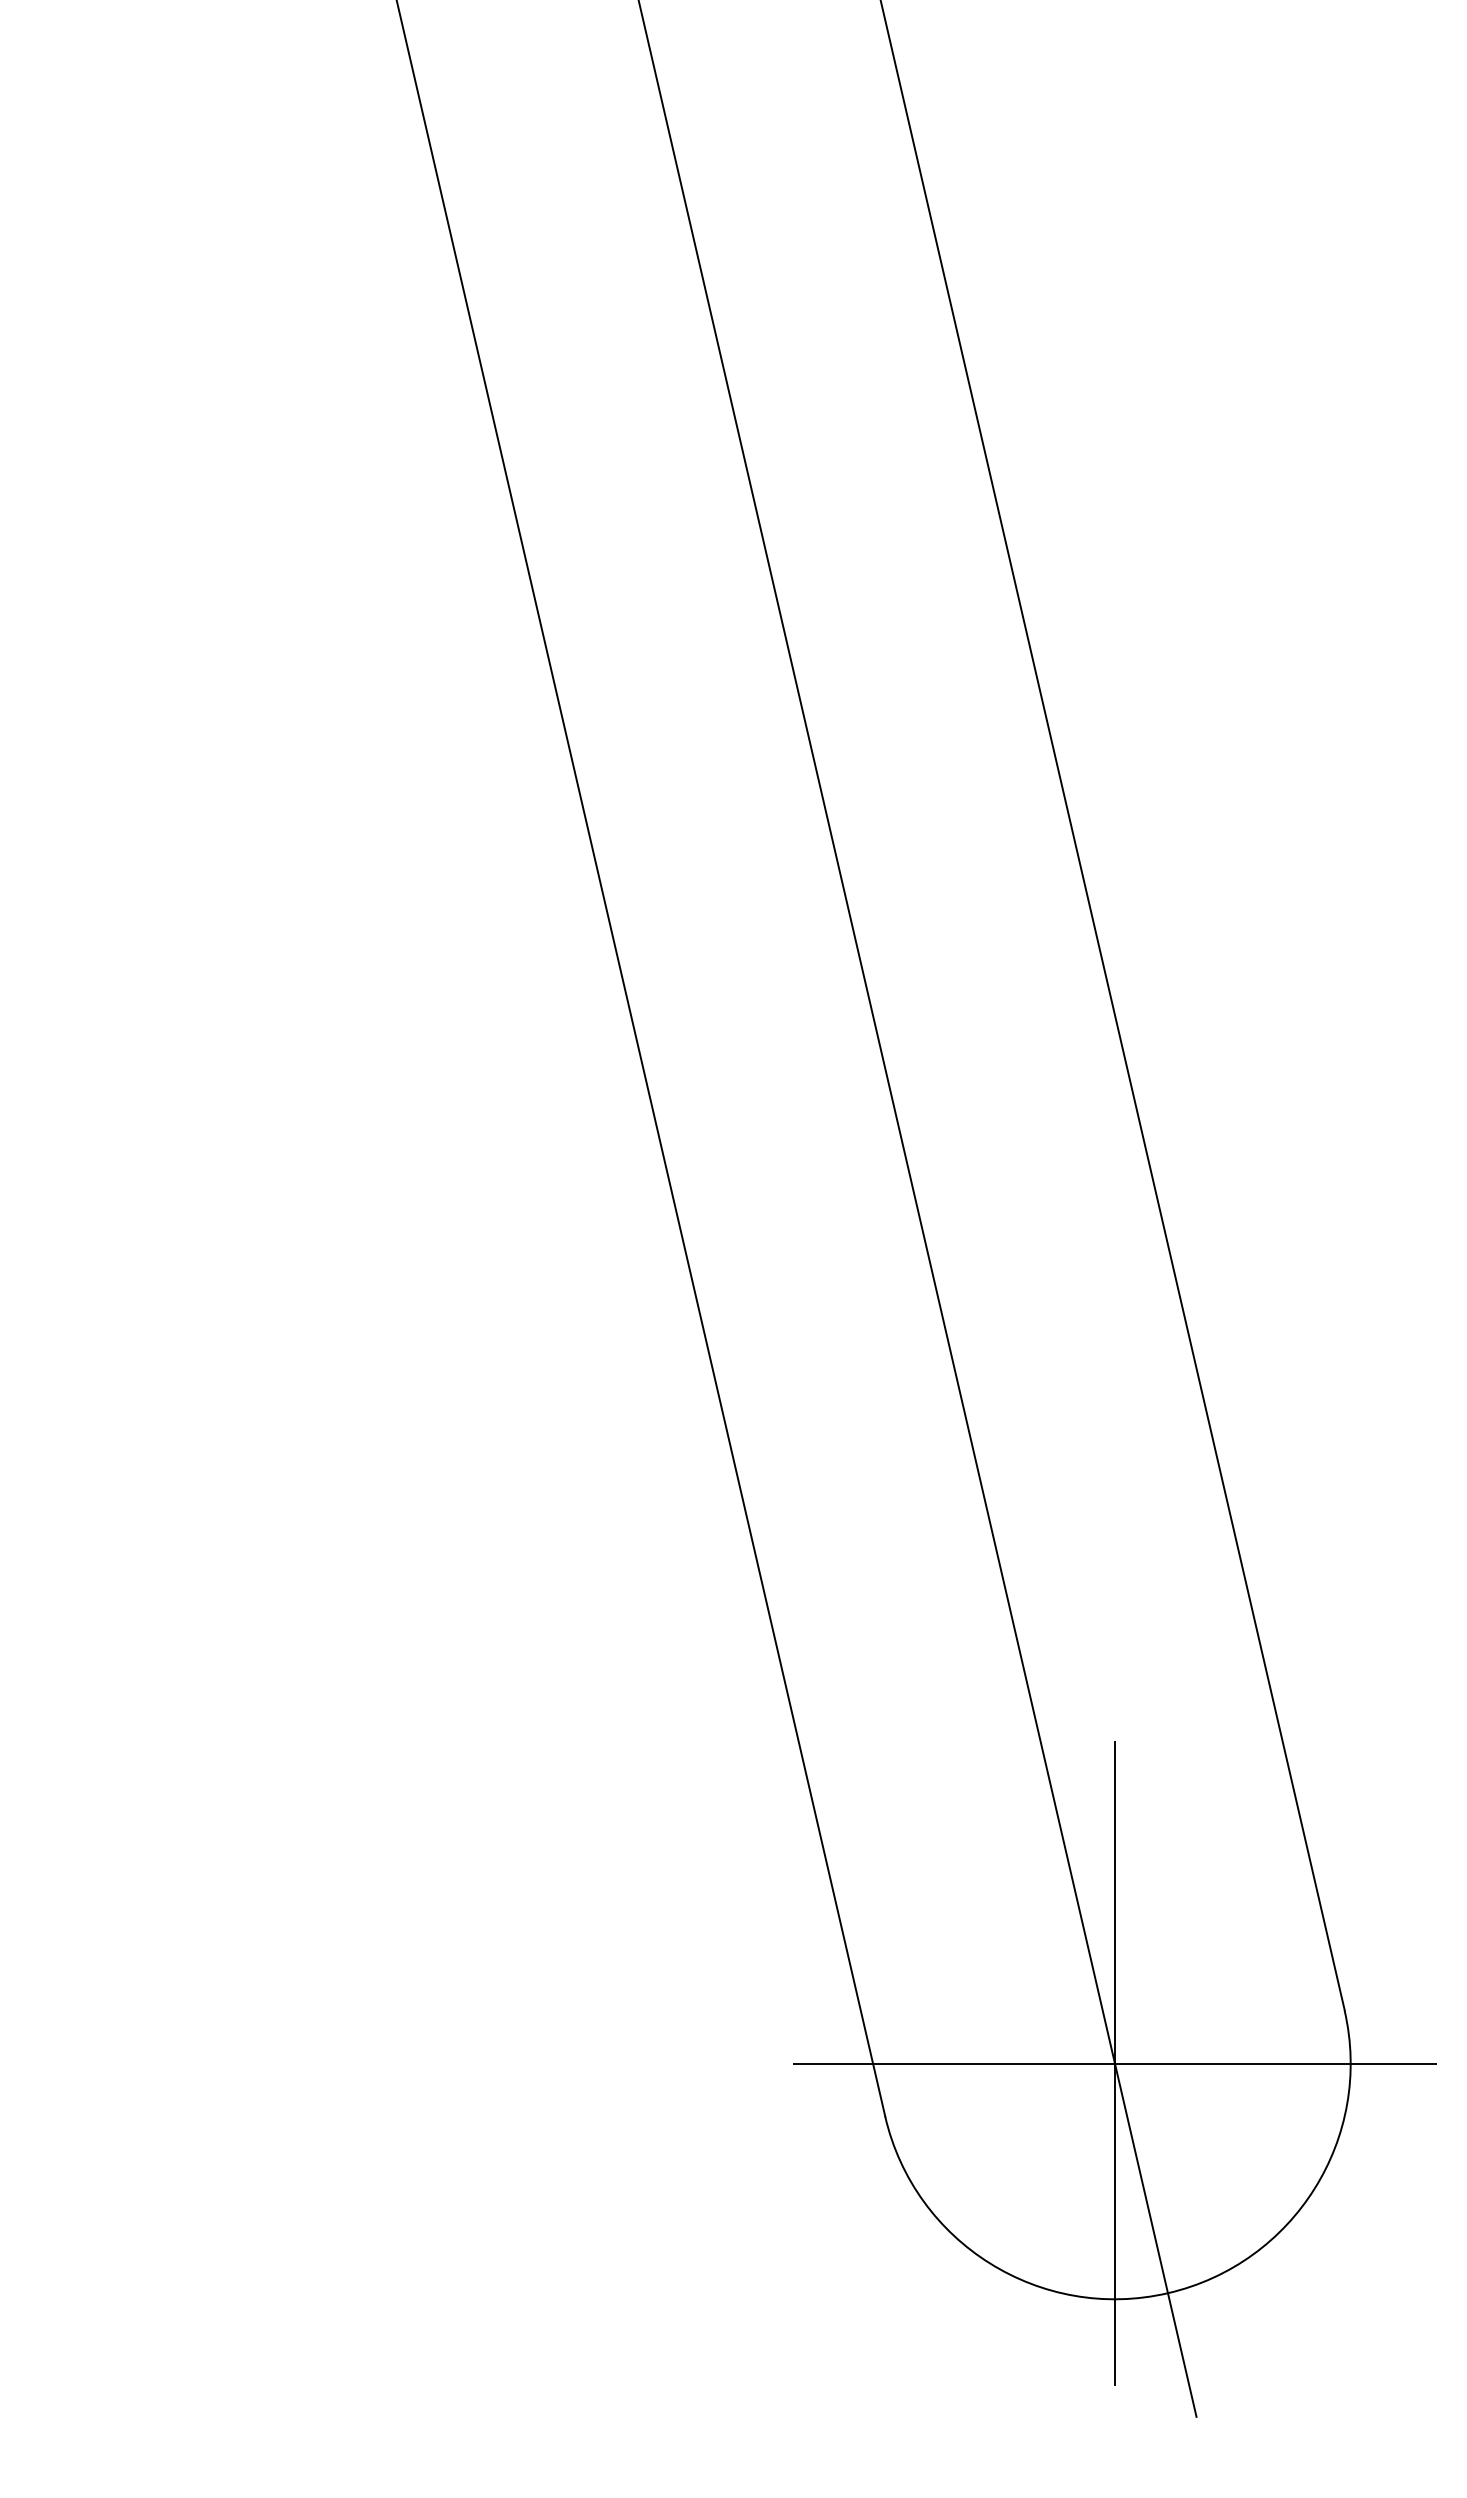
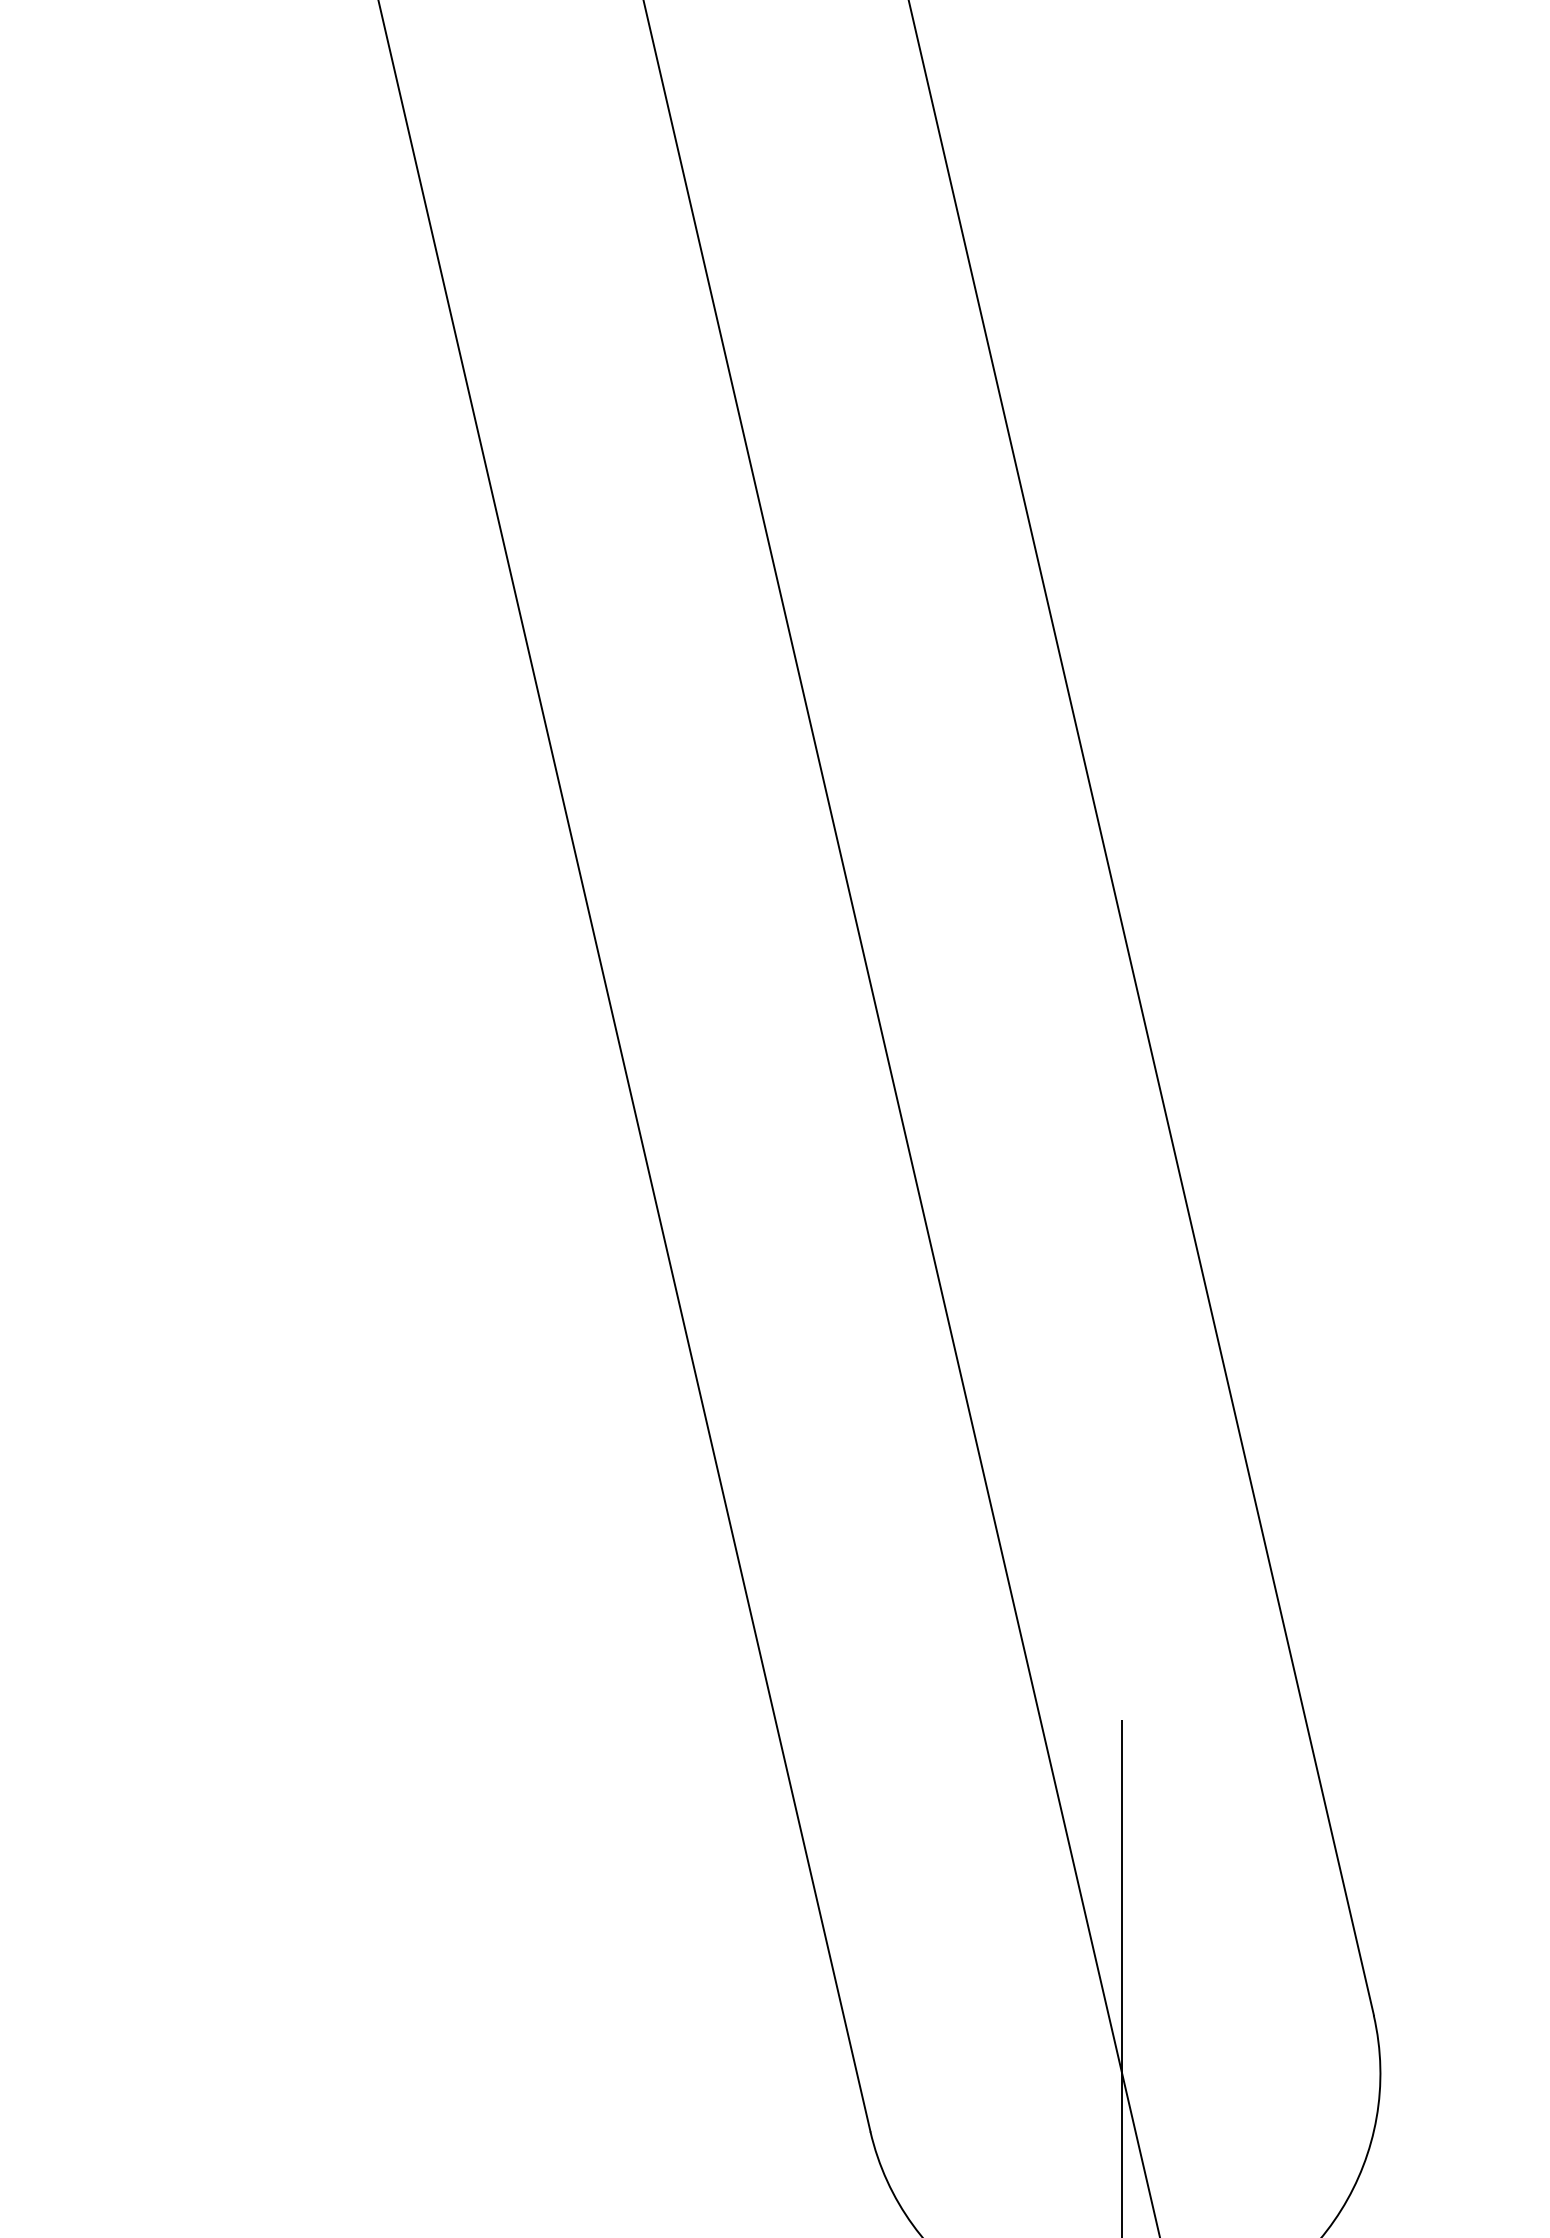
line: (1114, 2063) -> (1121, 2073), removed

